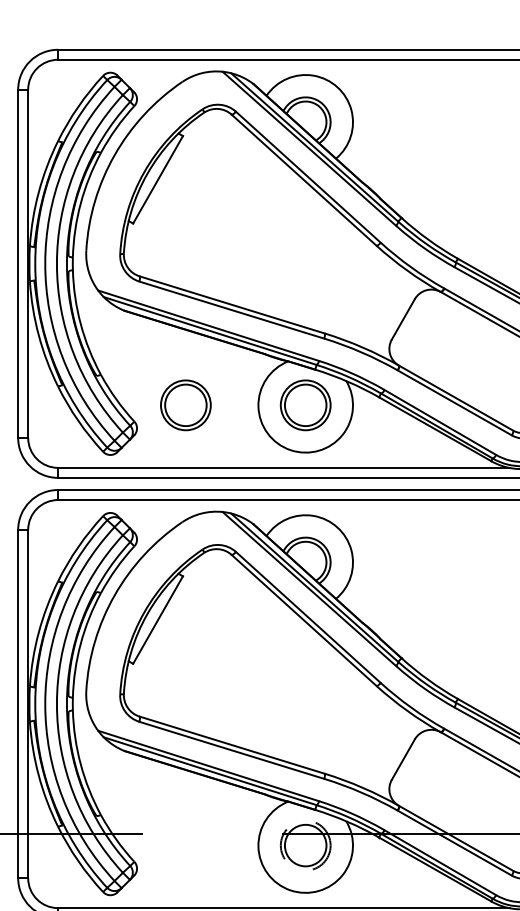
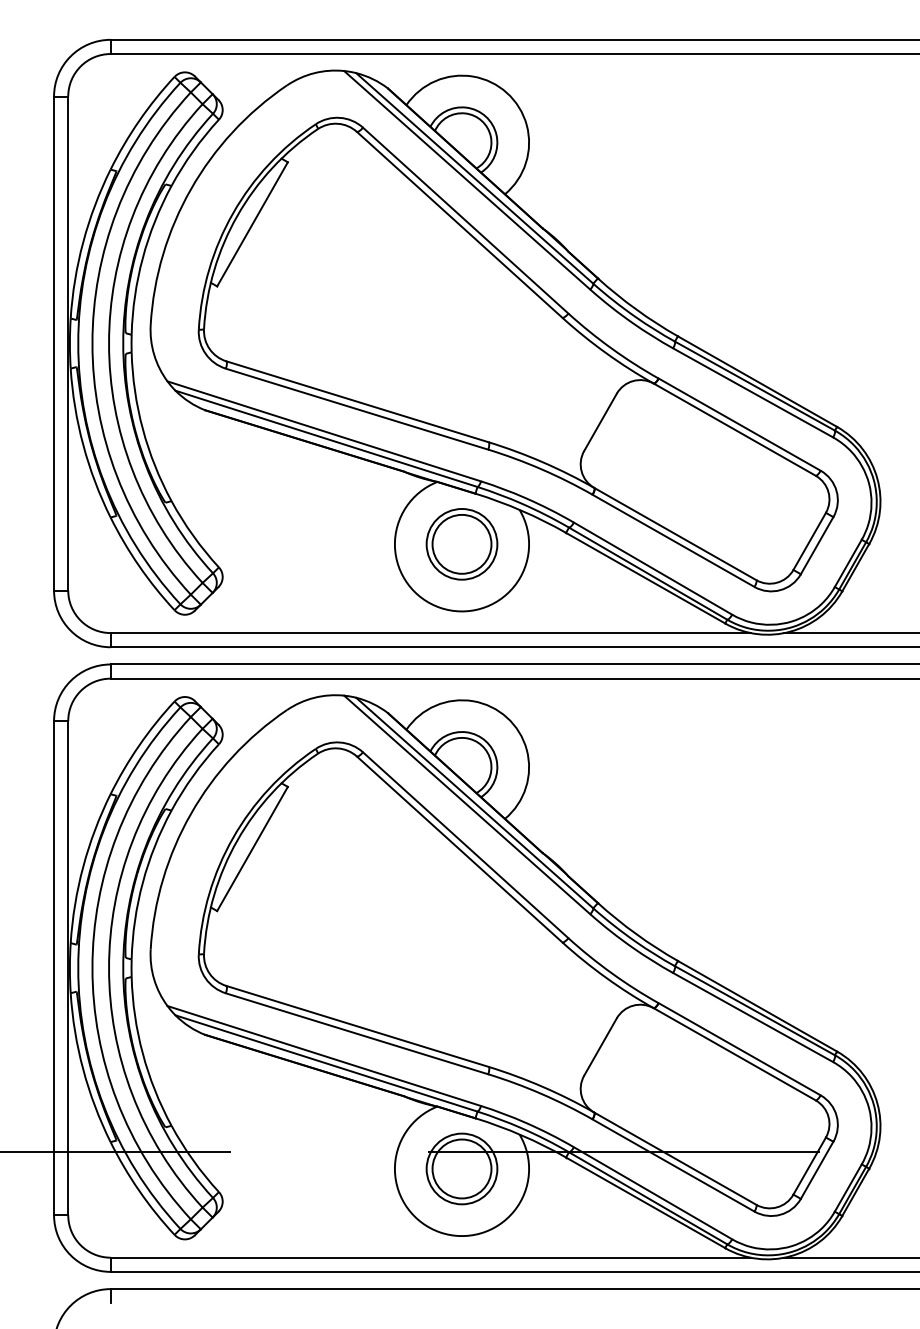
part: (185, 405) -> (291, 544), removed
circle: (305, 845) -> (461, 1168), dashed -> solid

